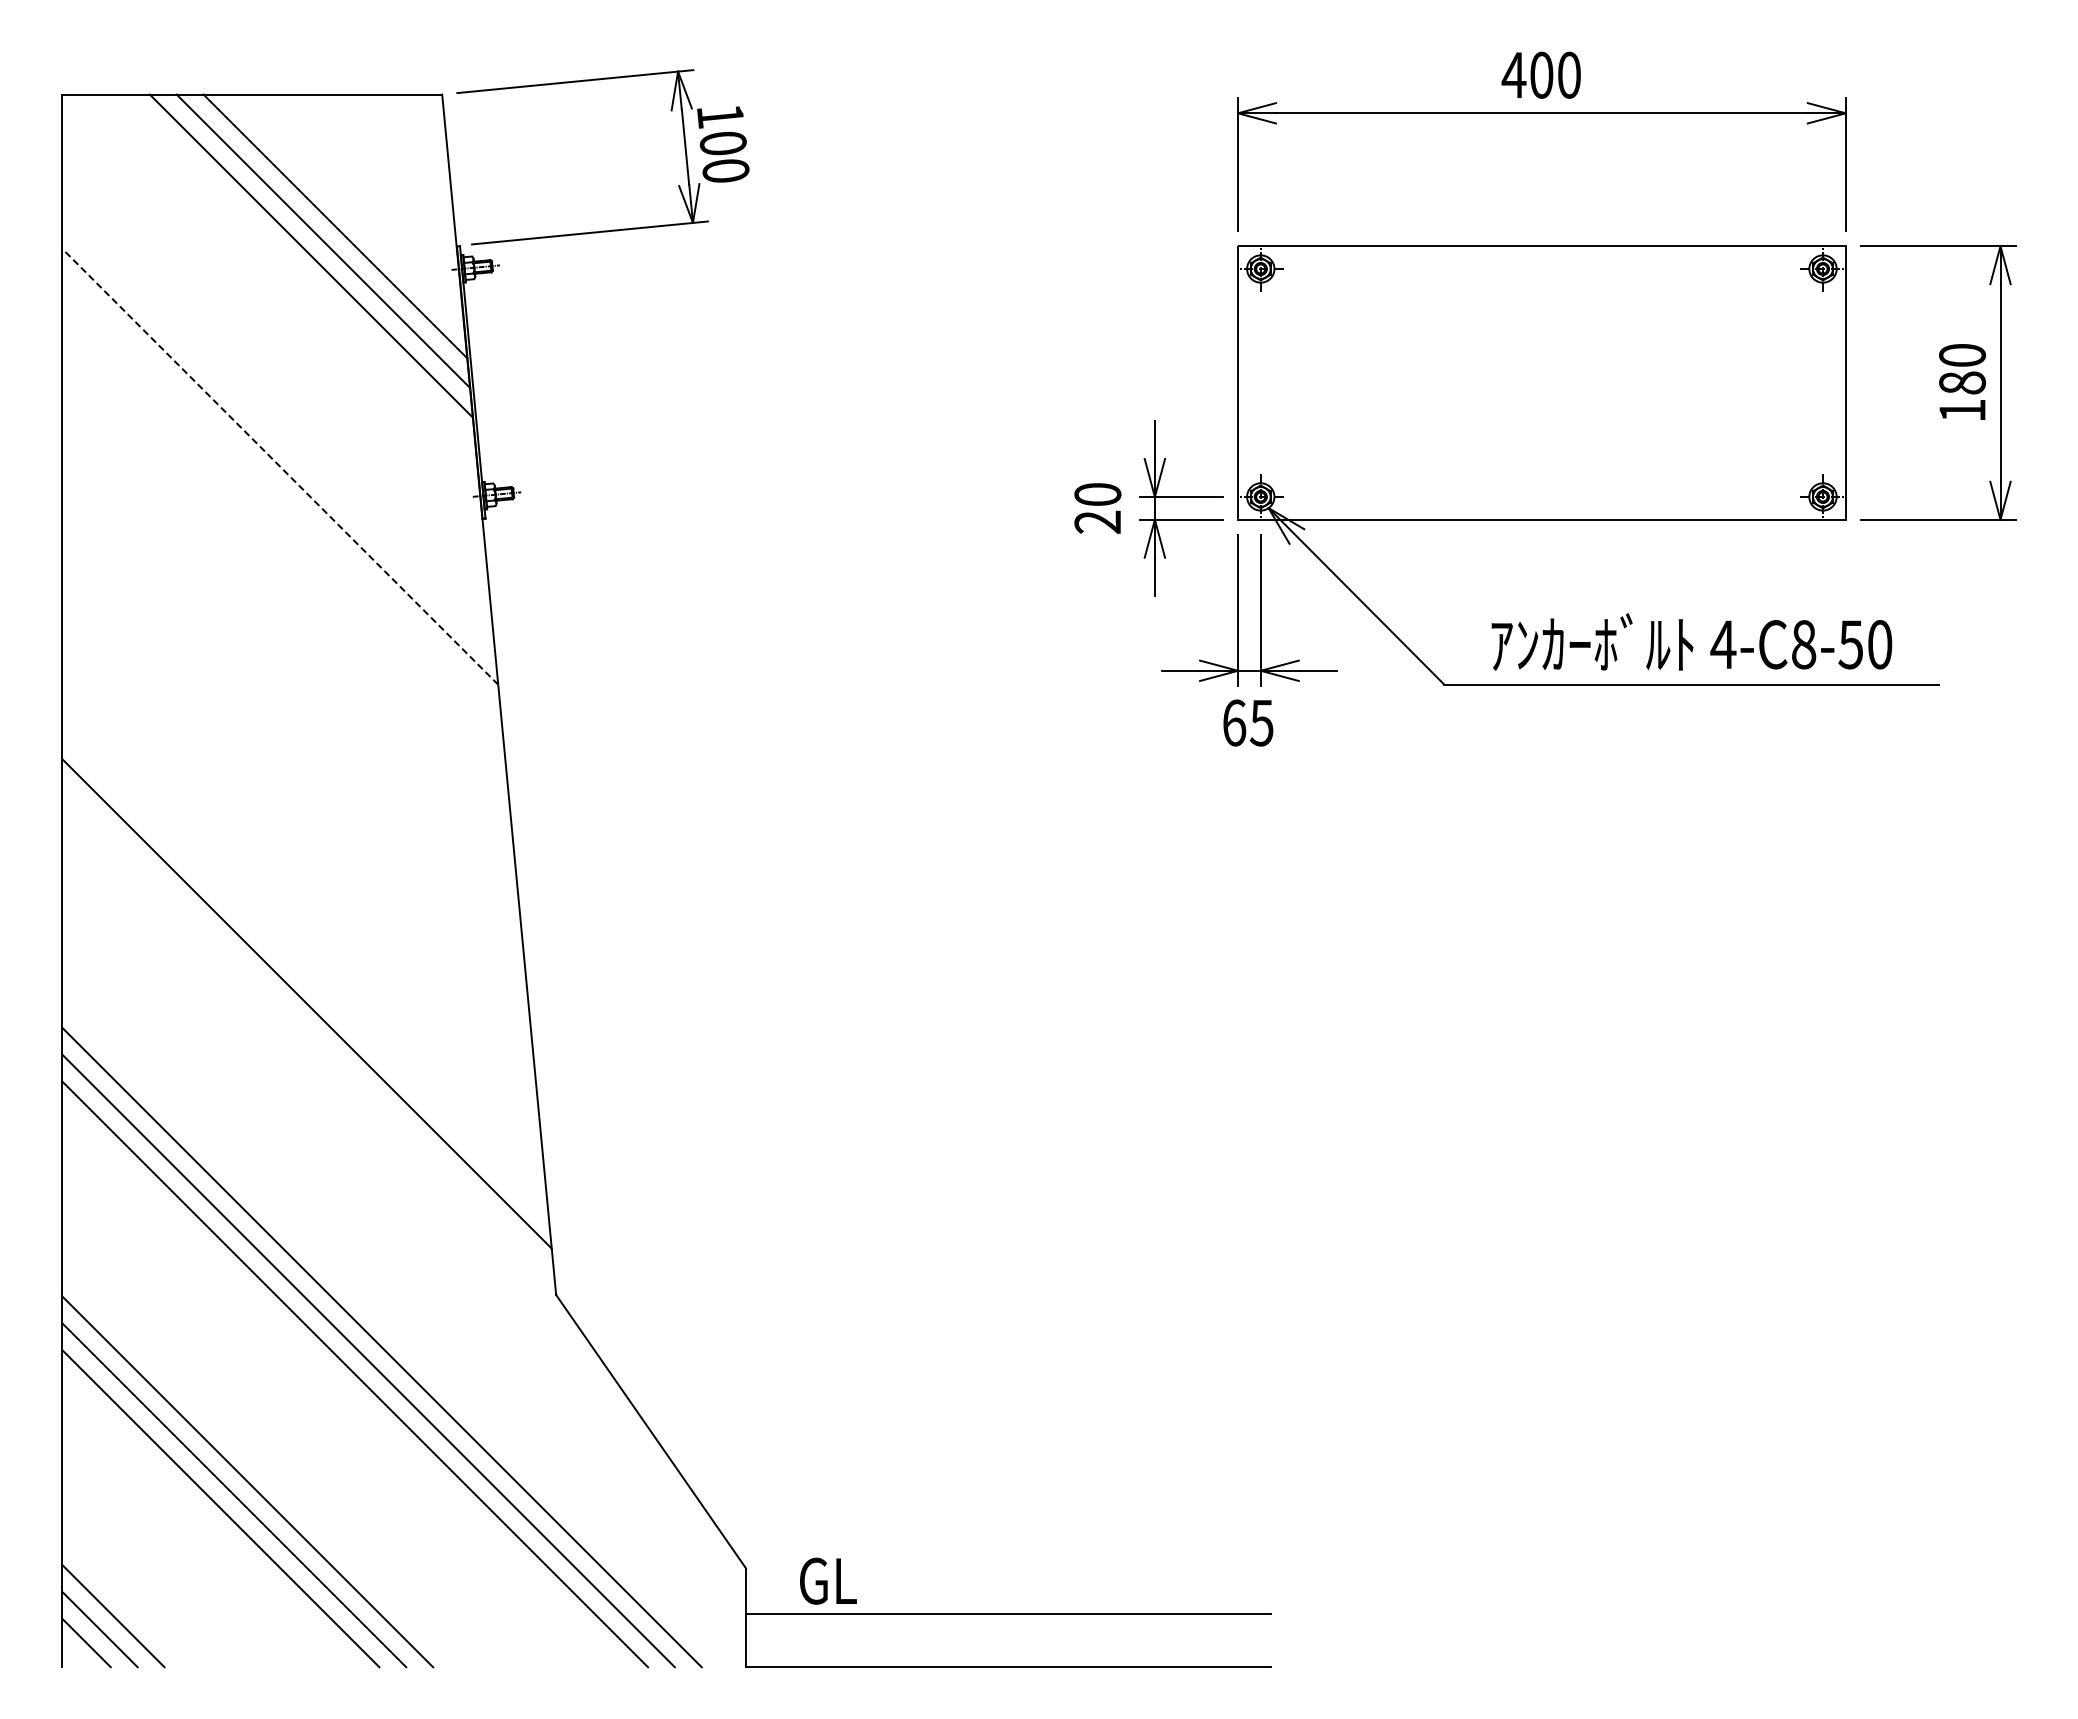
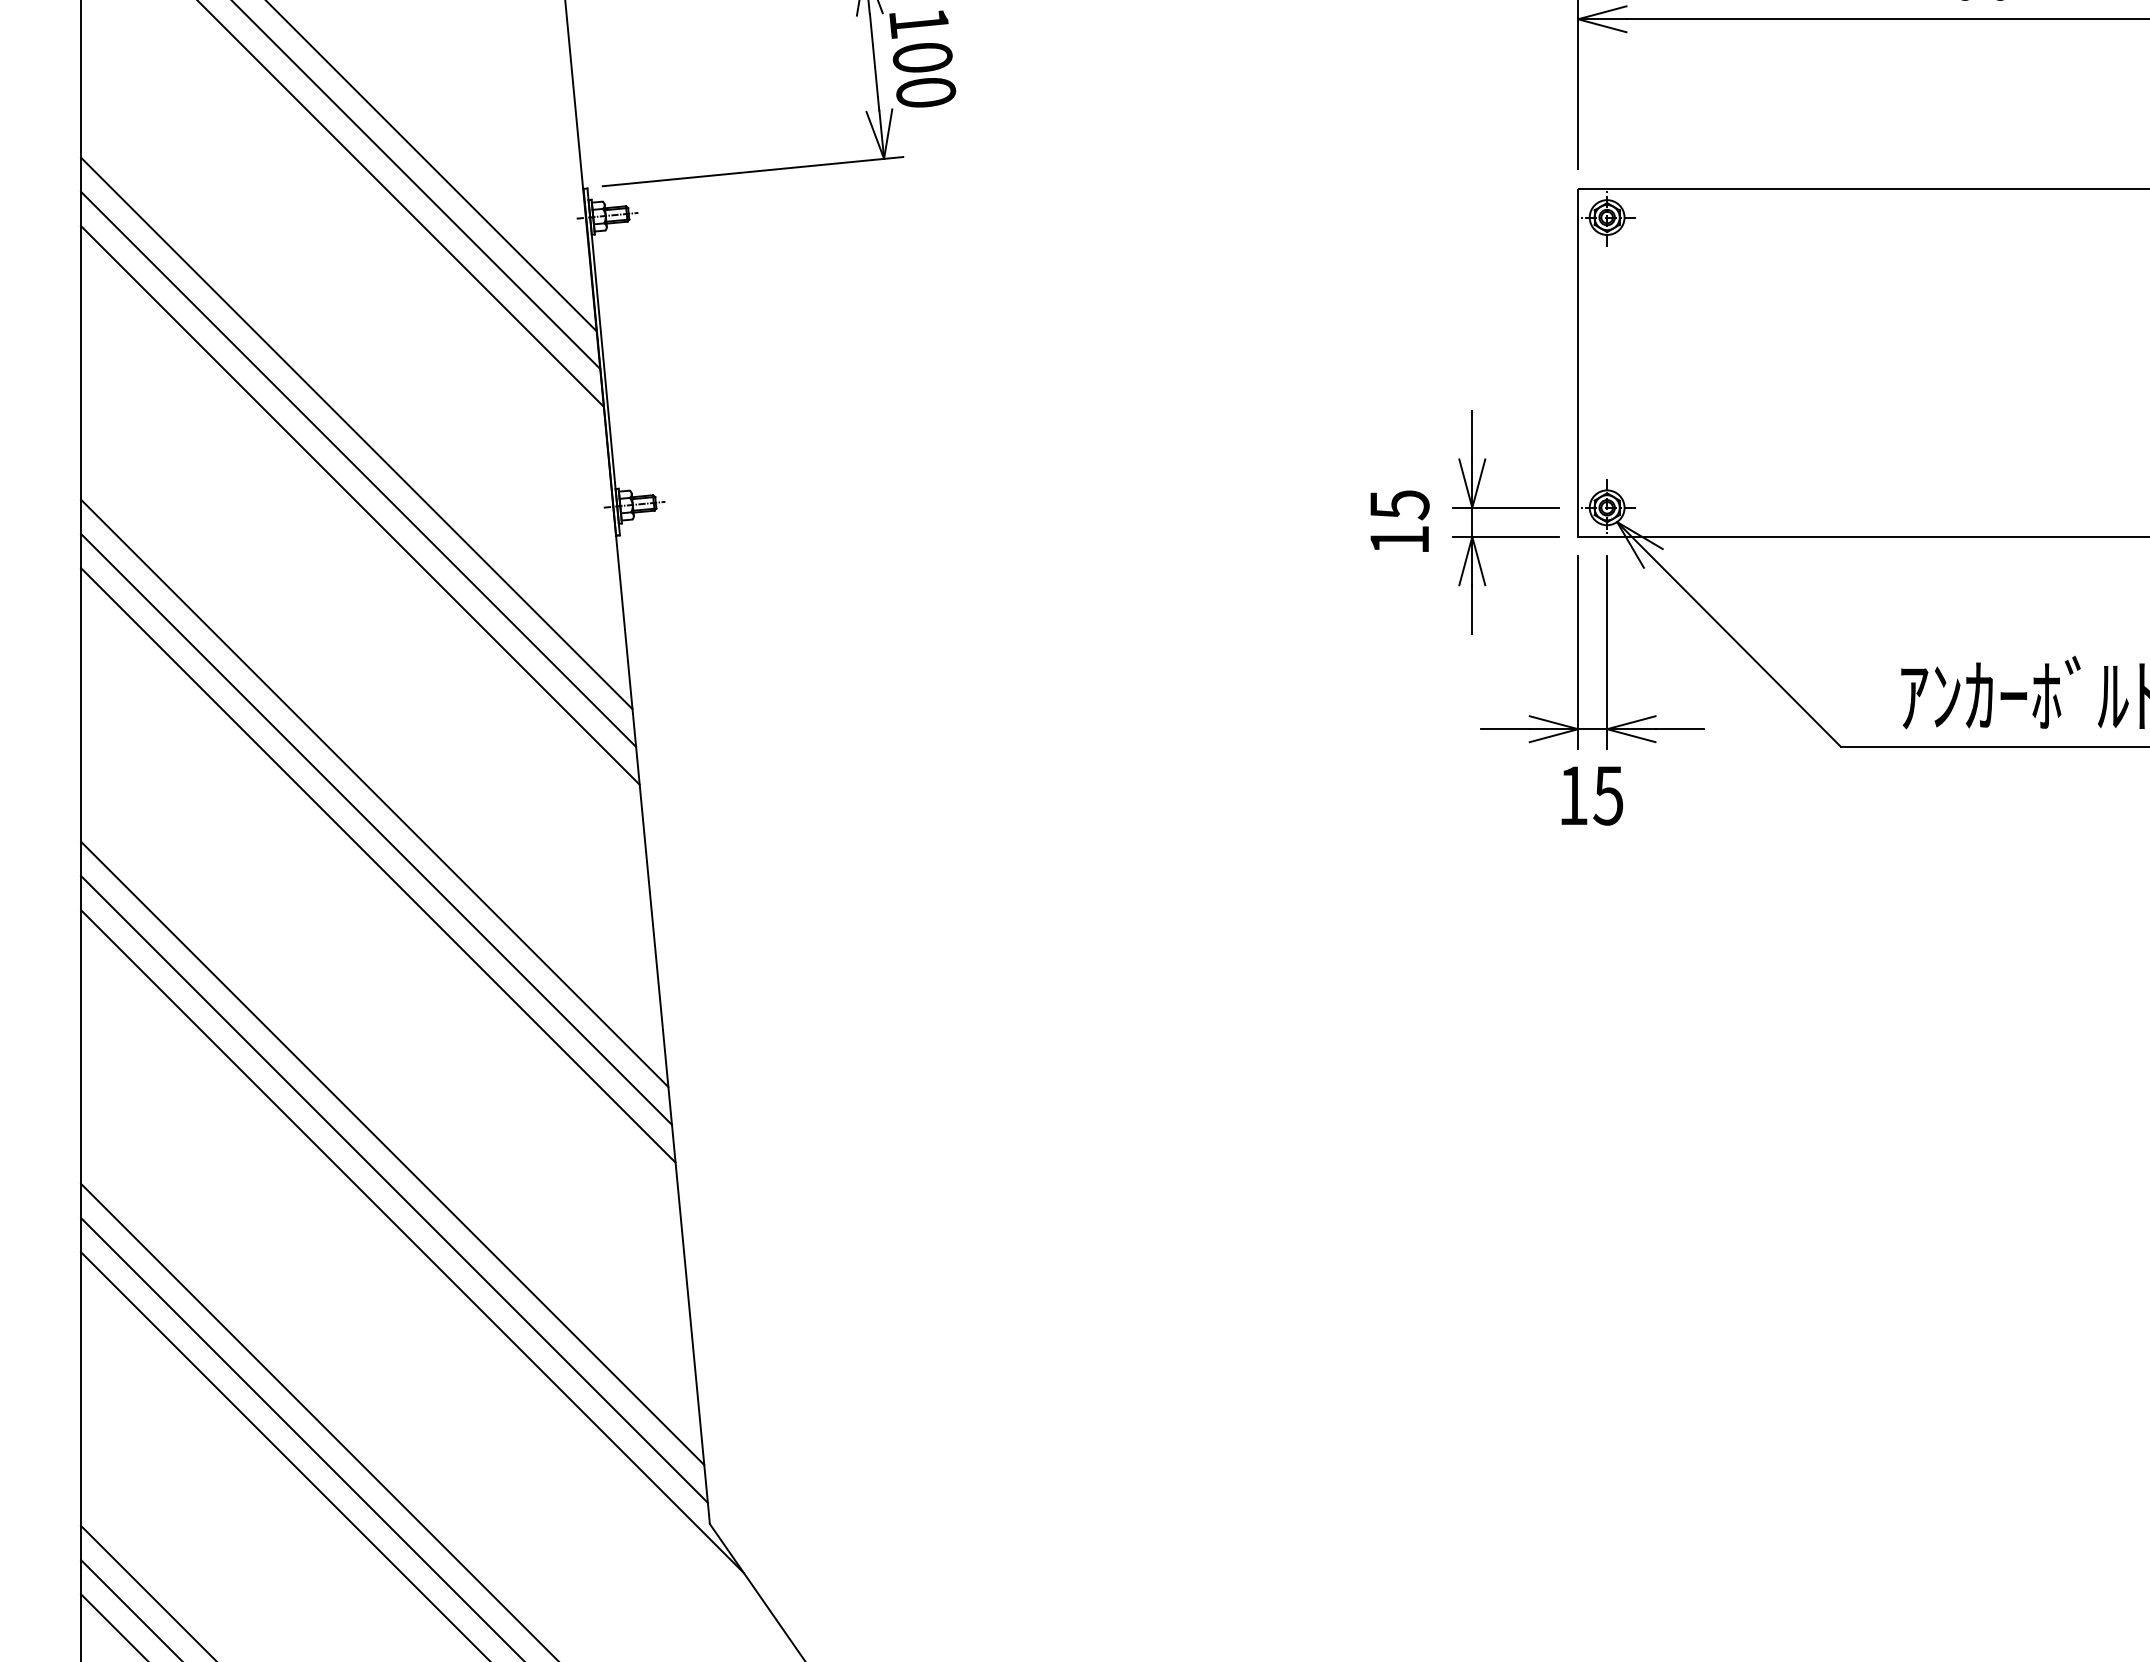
line: (278, 438) -> (356, 433), added
line: (279, 466) -> (357, 469), dashed -> solid
line: (281, 494) -> (360, 504), added
text: (1097, 508) -> (1399, 522), 20 -> 15
line: (292, 720) -> (374, 792), added
text: (1234, 722) -> (1573, 795), 65 -> 15
line: (294, 749) -> (376, 829), added
line: (295, 777) -> (377, 865), added
line: (308, 1032) -> (394, 1189), added
line: (322, 1072) -> (412, 1240), added

